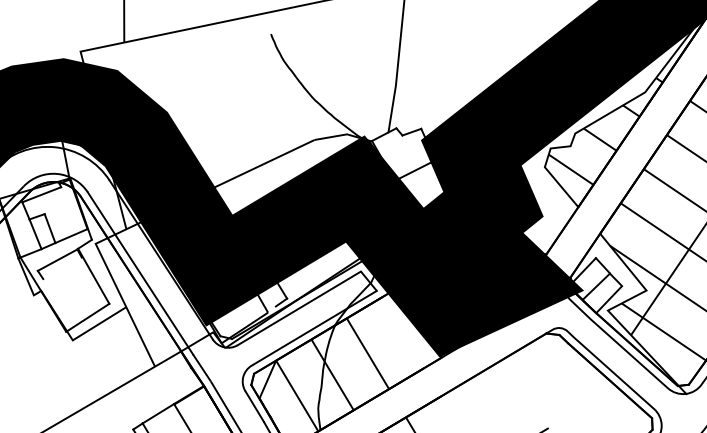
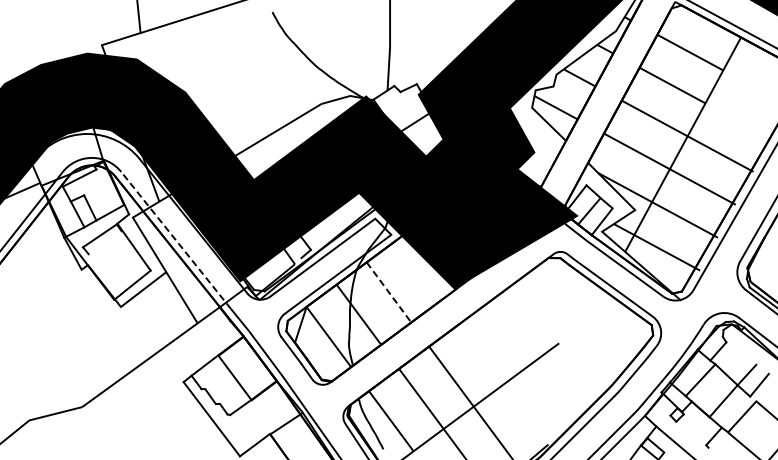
line: (140, 273) -> (176, 240), solid -> dashed
line: (368, 353) -> (389, 292), solid -> dashed

